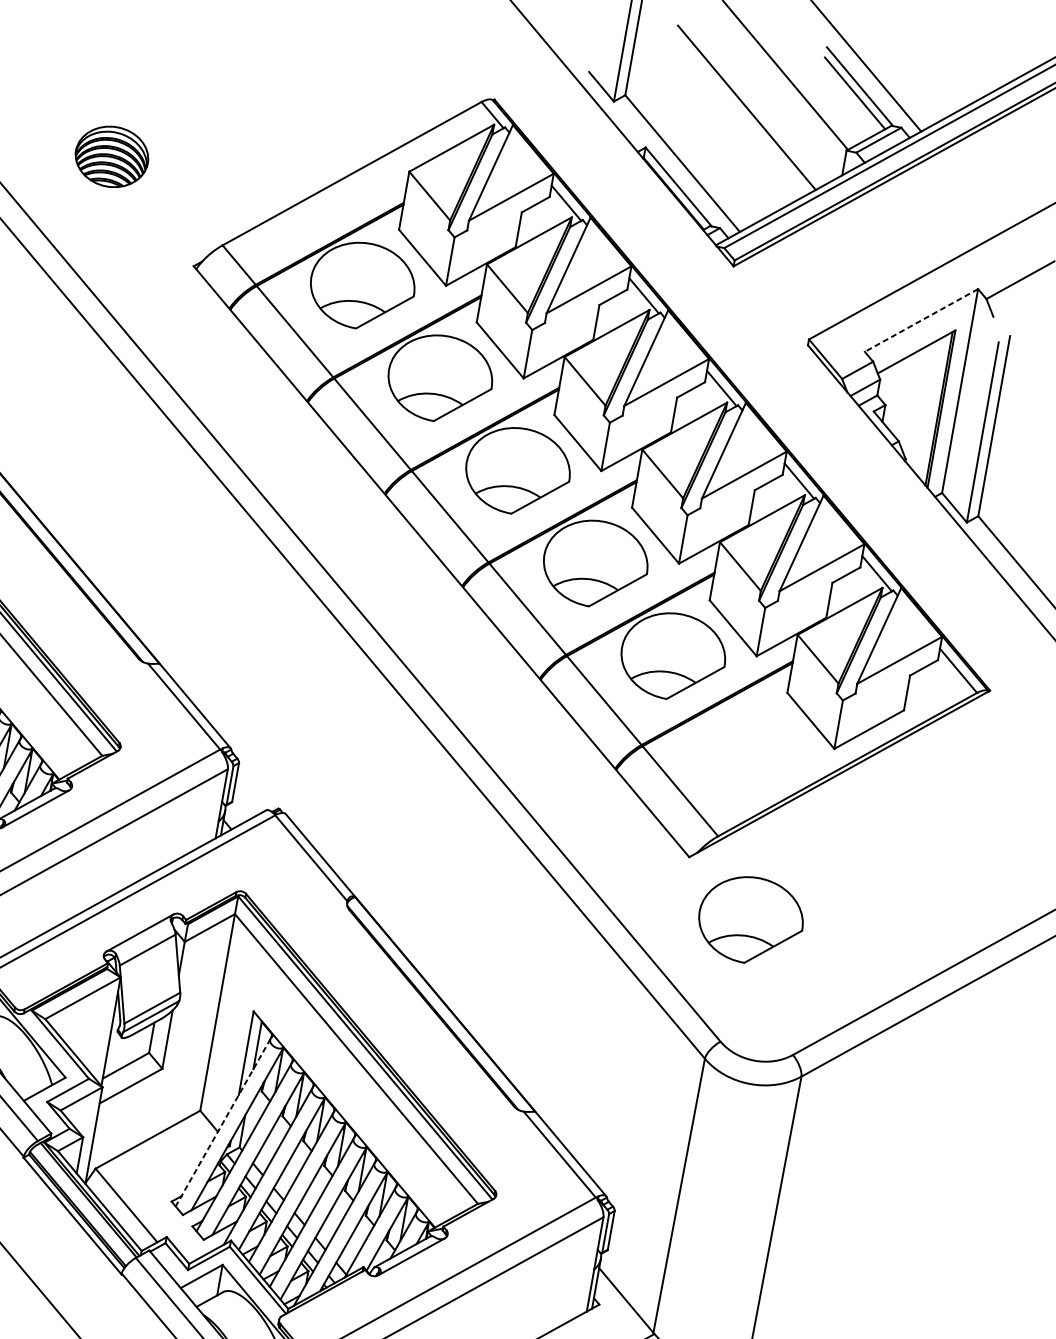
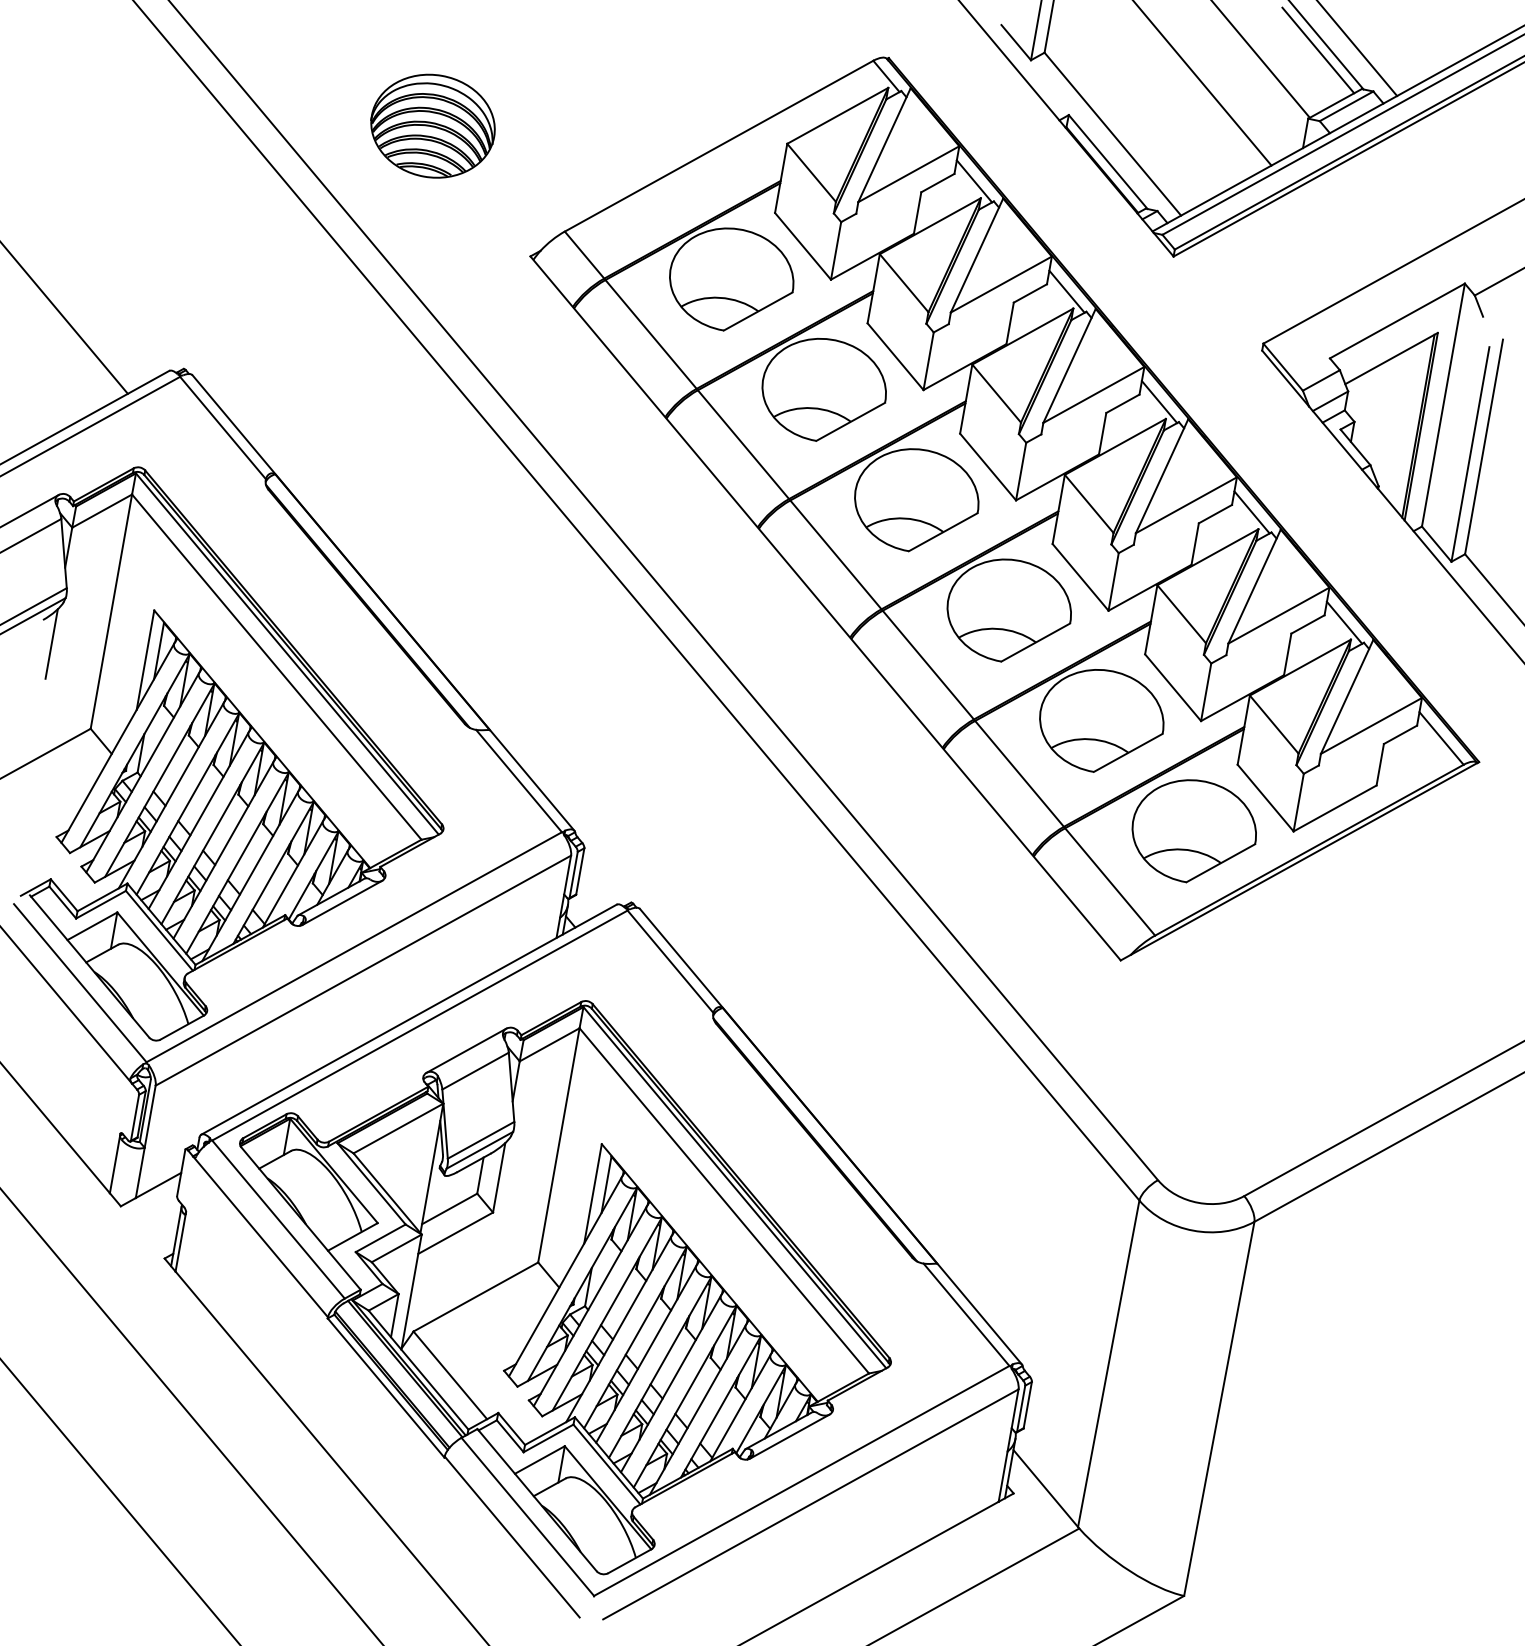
part: (111, 156) -> (432, 125), size x1.43
line: (920, 320) -> (1396, 321), dashed -> solid
part: (750, 920) -> (1193, 831), moved
line: (223, 1122) -> (565, 1276), dashed -> solid

